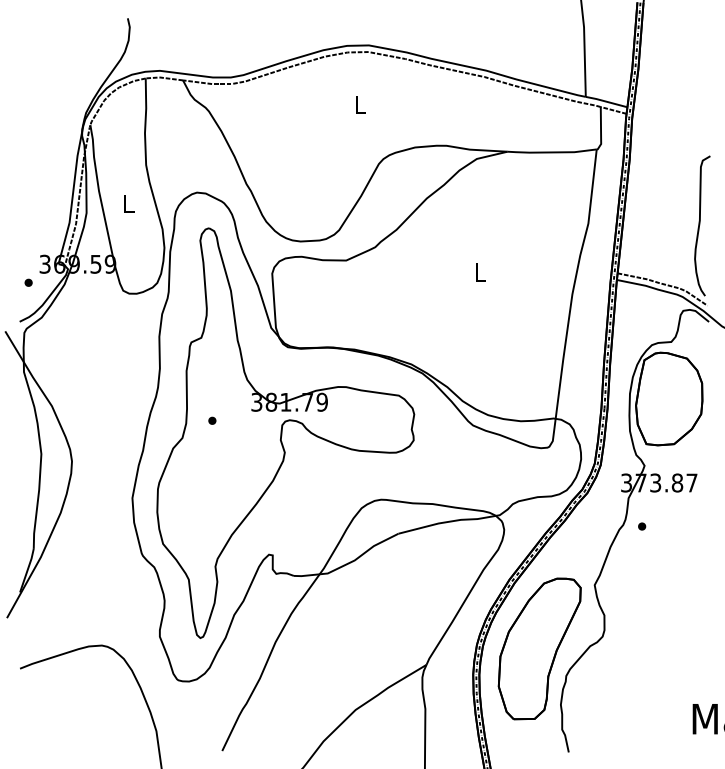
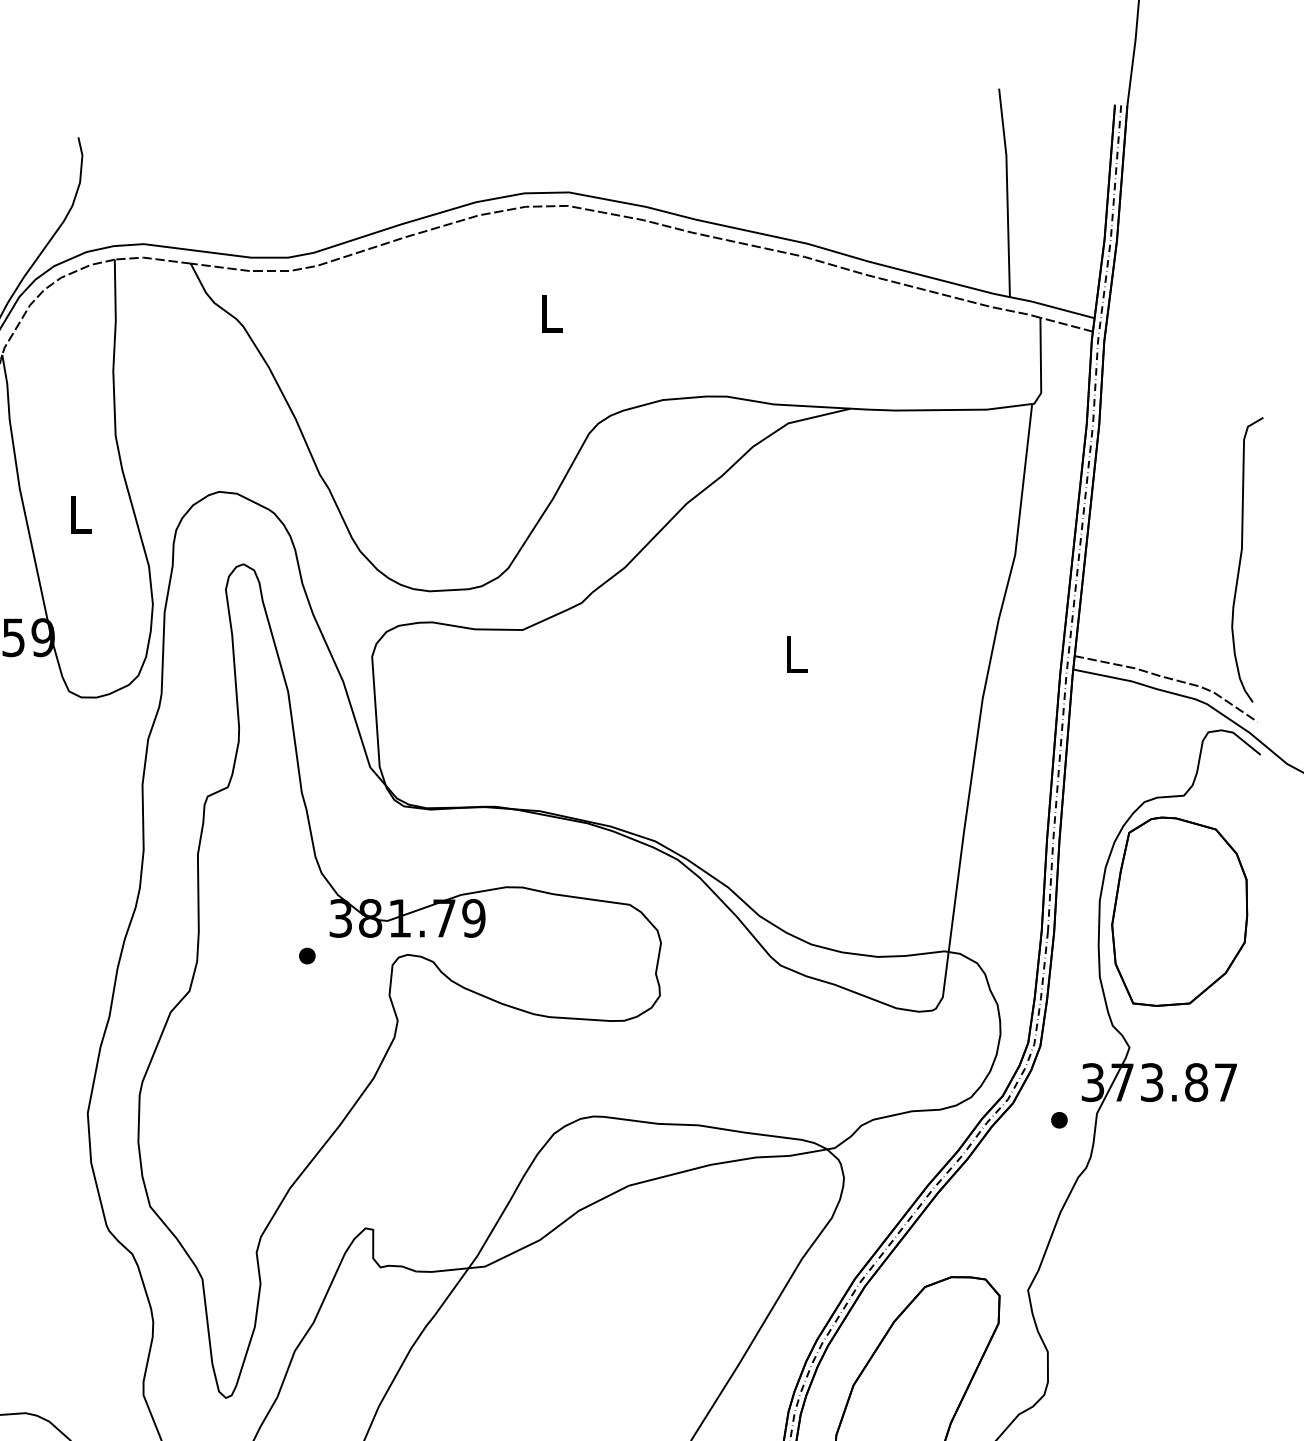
part: (212, 420) -> (307, 955), moved
part: (642, 526) -> (1060, 1120), moved

